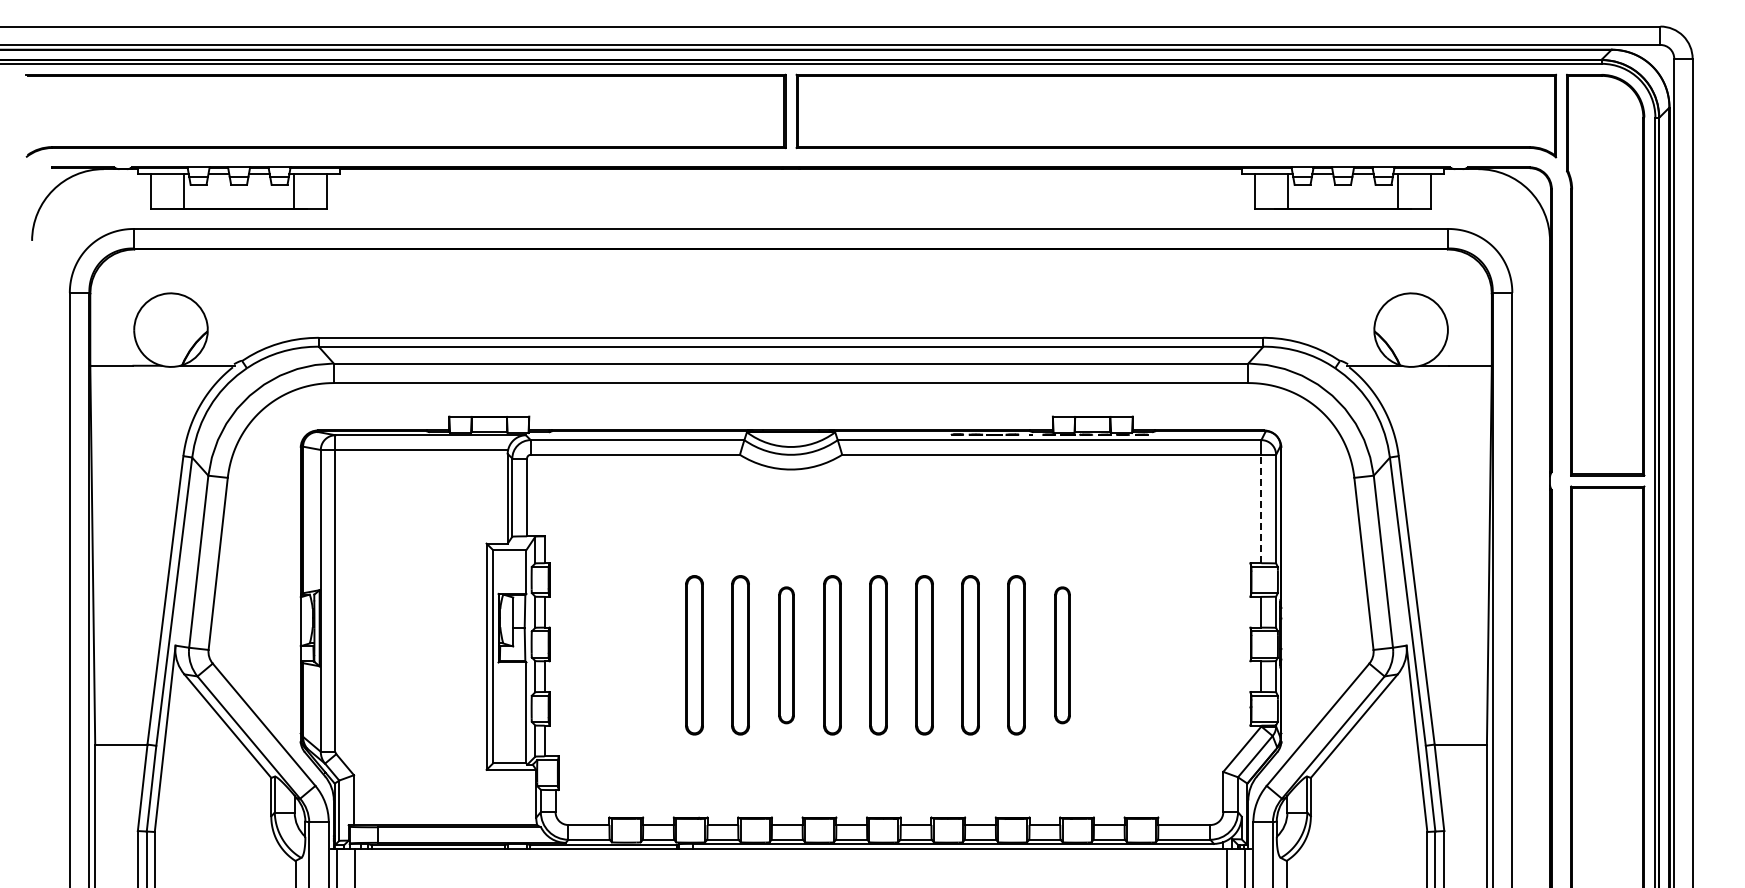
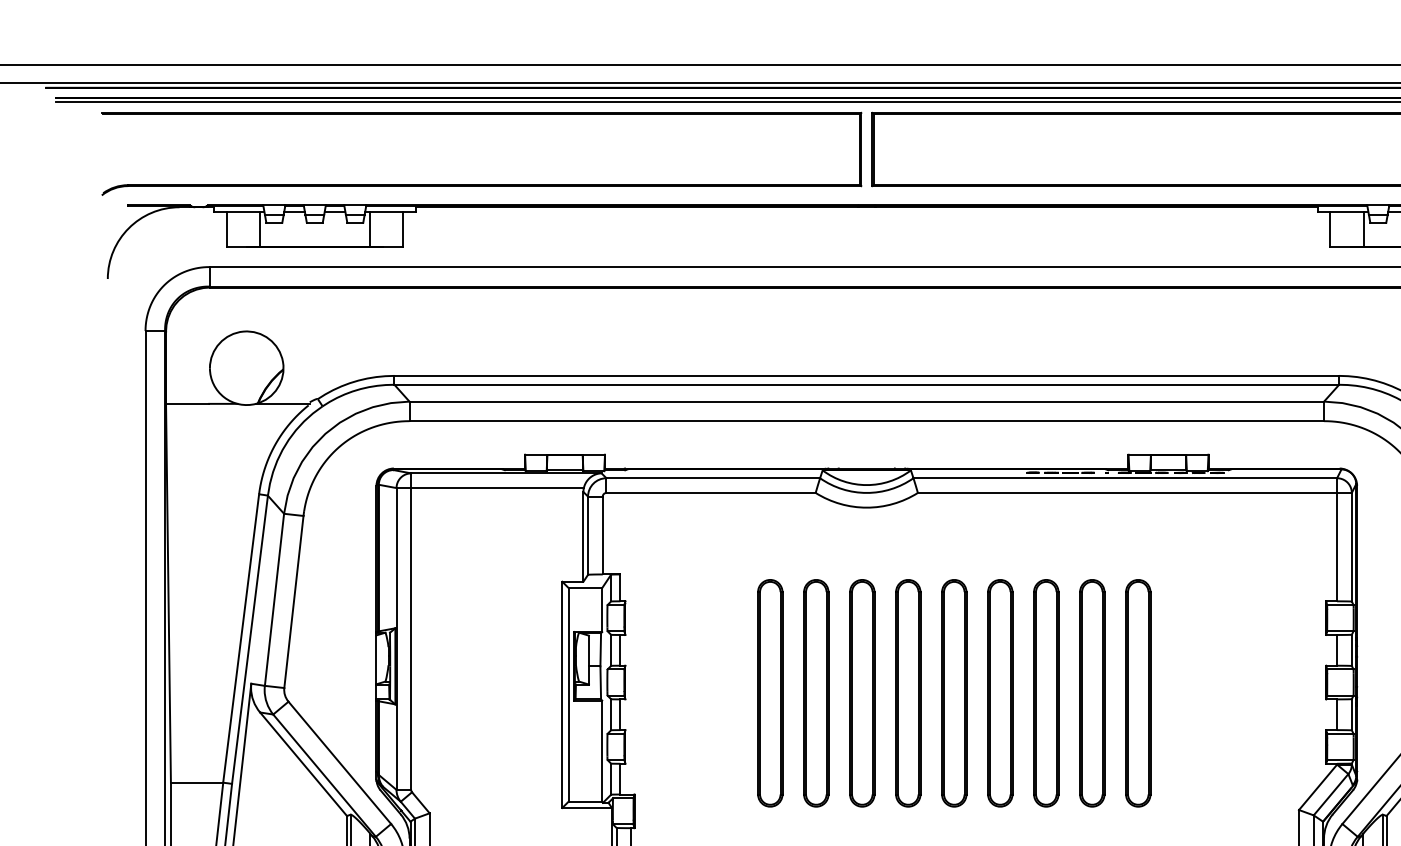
line: (1261, 508) -> (1337, 546), dashed -> solid
part: (694, 655) -> (770, 693), size x1.43
part: (740, 655) -> (816, 693), size x1.43
part: (786, 655) -> (862, 693), size x1.67
part: (832, 655) -> (908, 693), size x1.43
part: (878, 655) -> (954, 693), size x1.43
part: (924, 655) -> (1000, 693), size x1.43
part: (970, 655) -> (1046, 693), size x1.43
part: (1016, 655) -> (1092, 693), size x1.43
part: (1062, 655) -> (1138, 693), size x1.67

